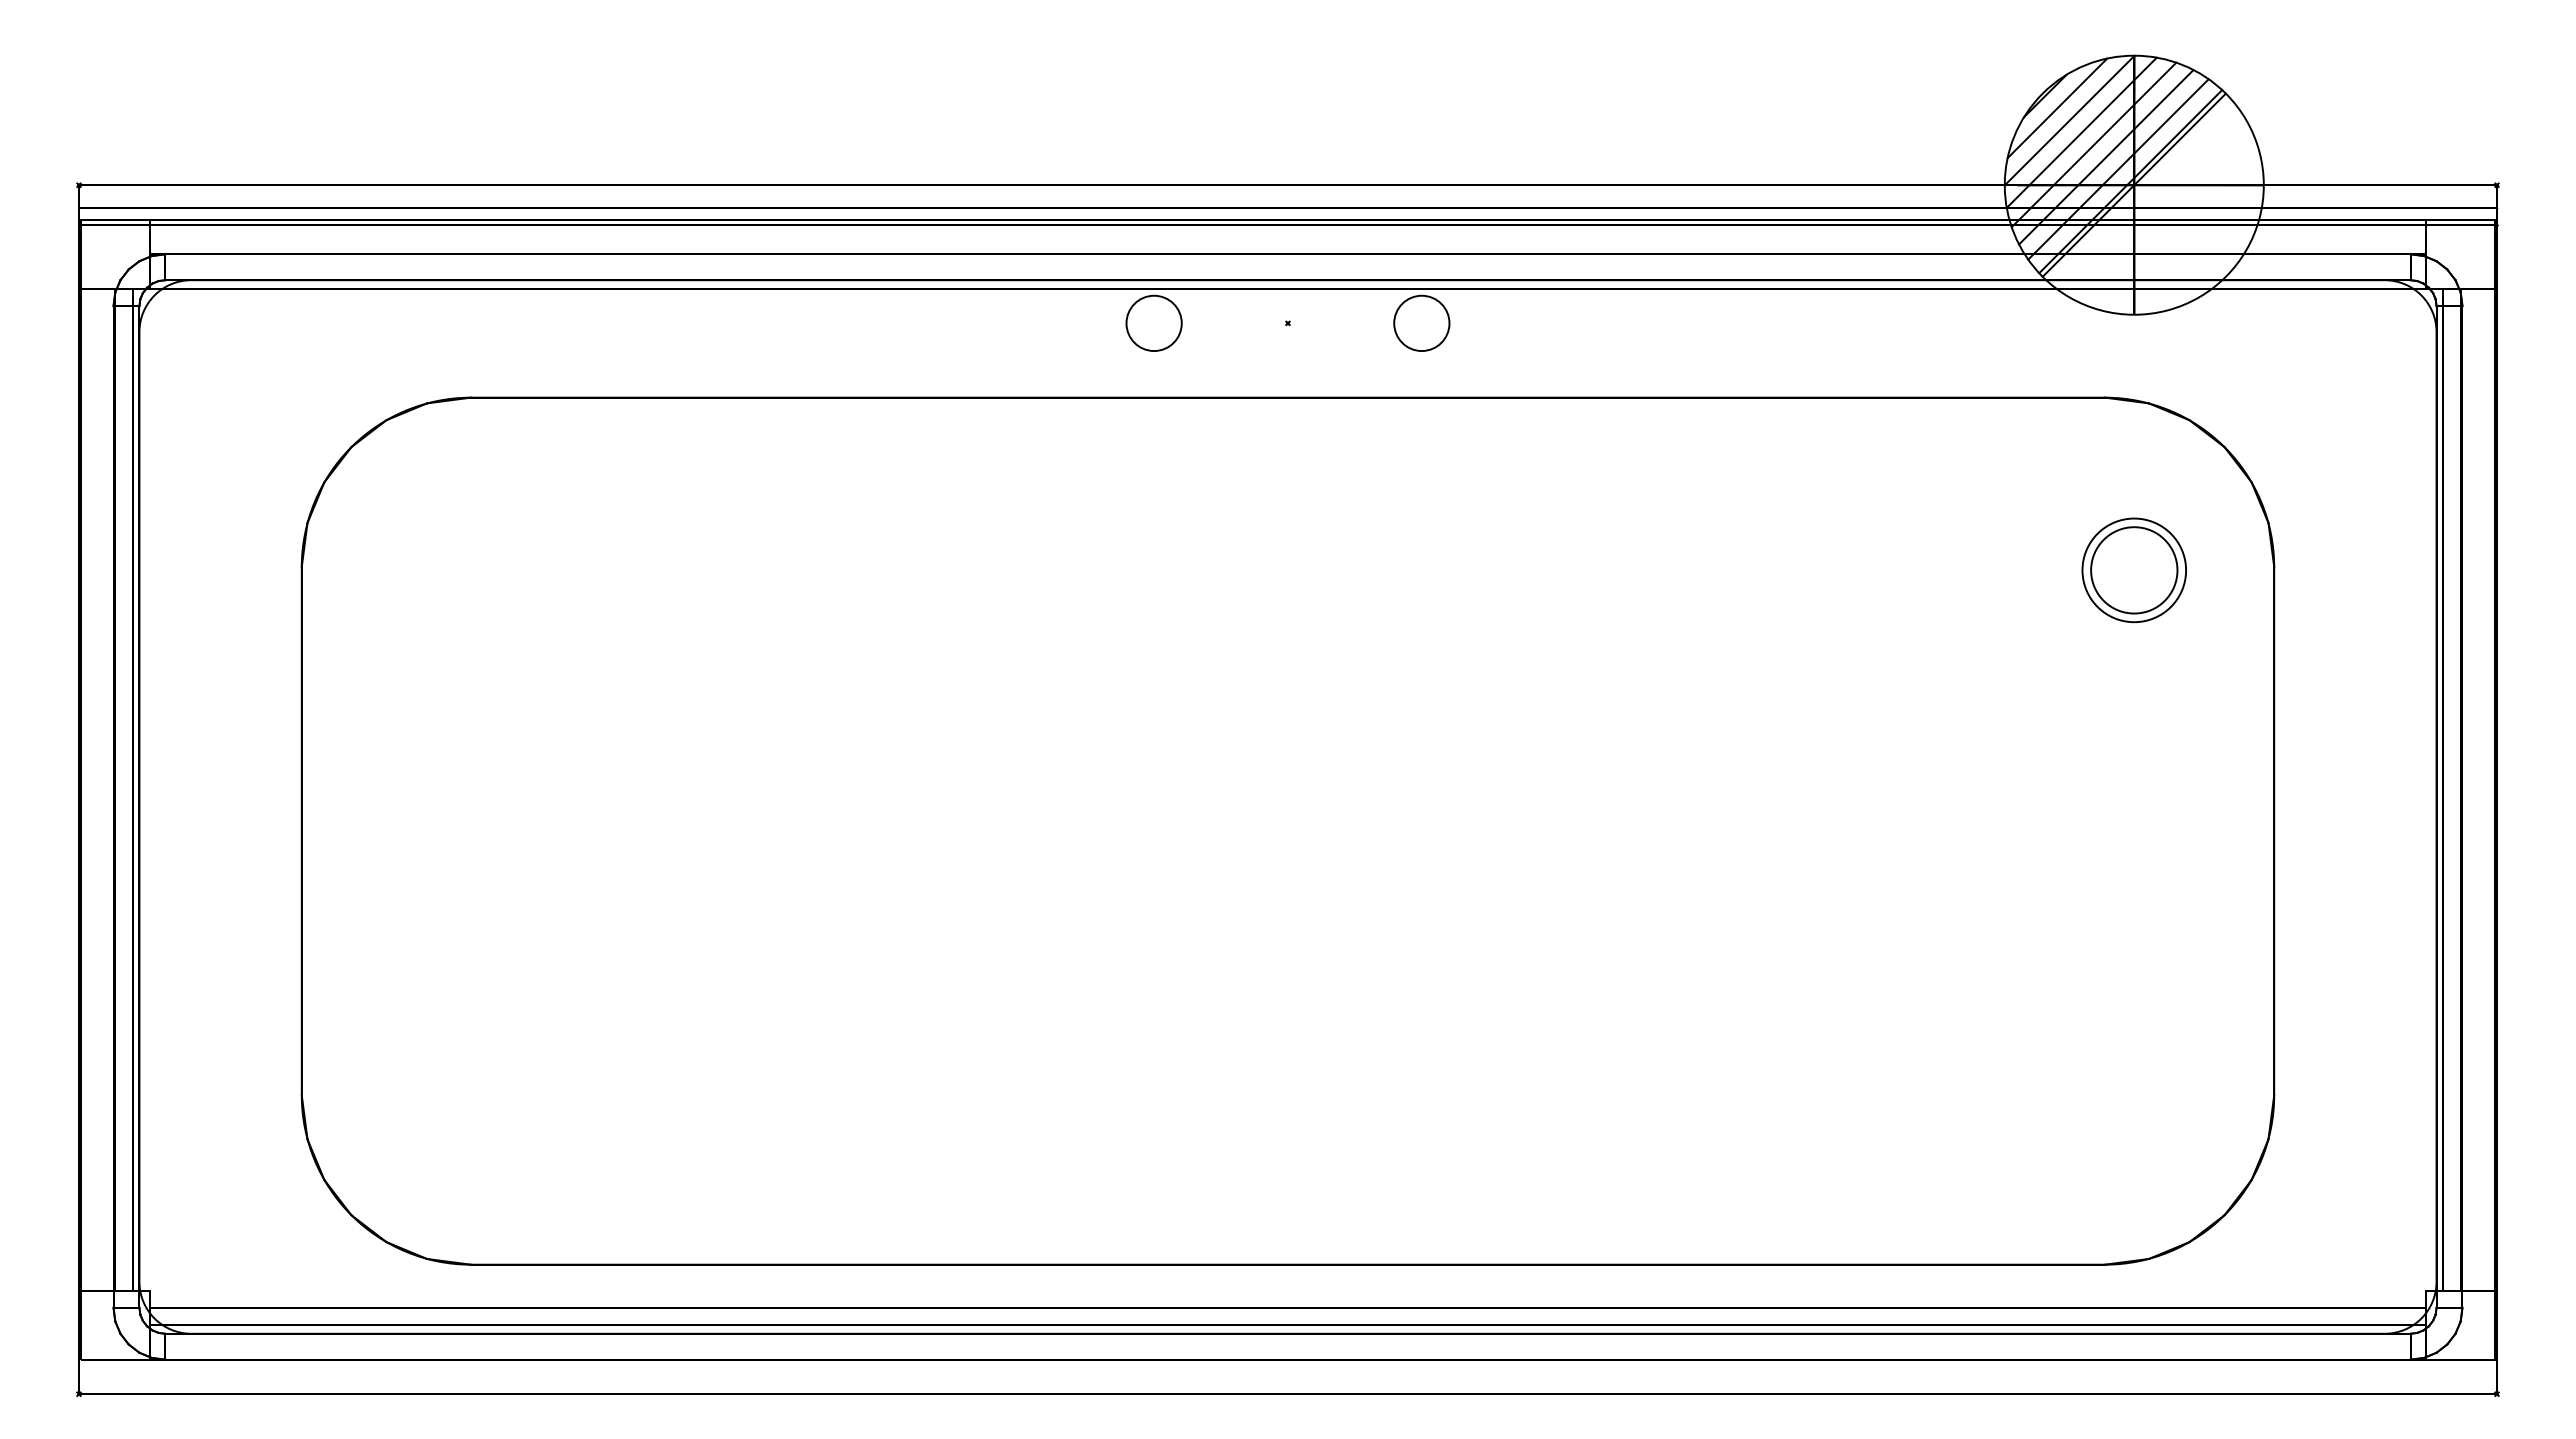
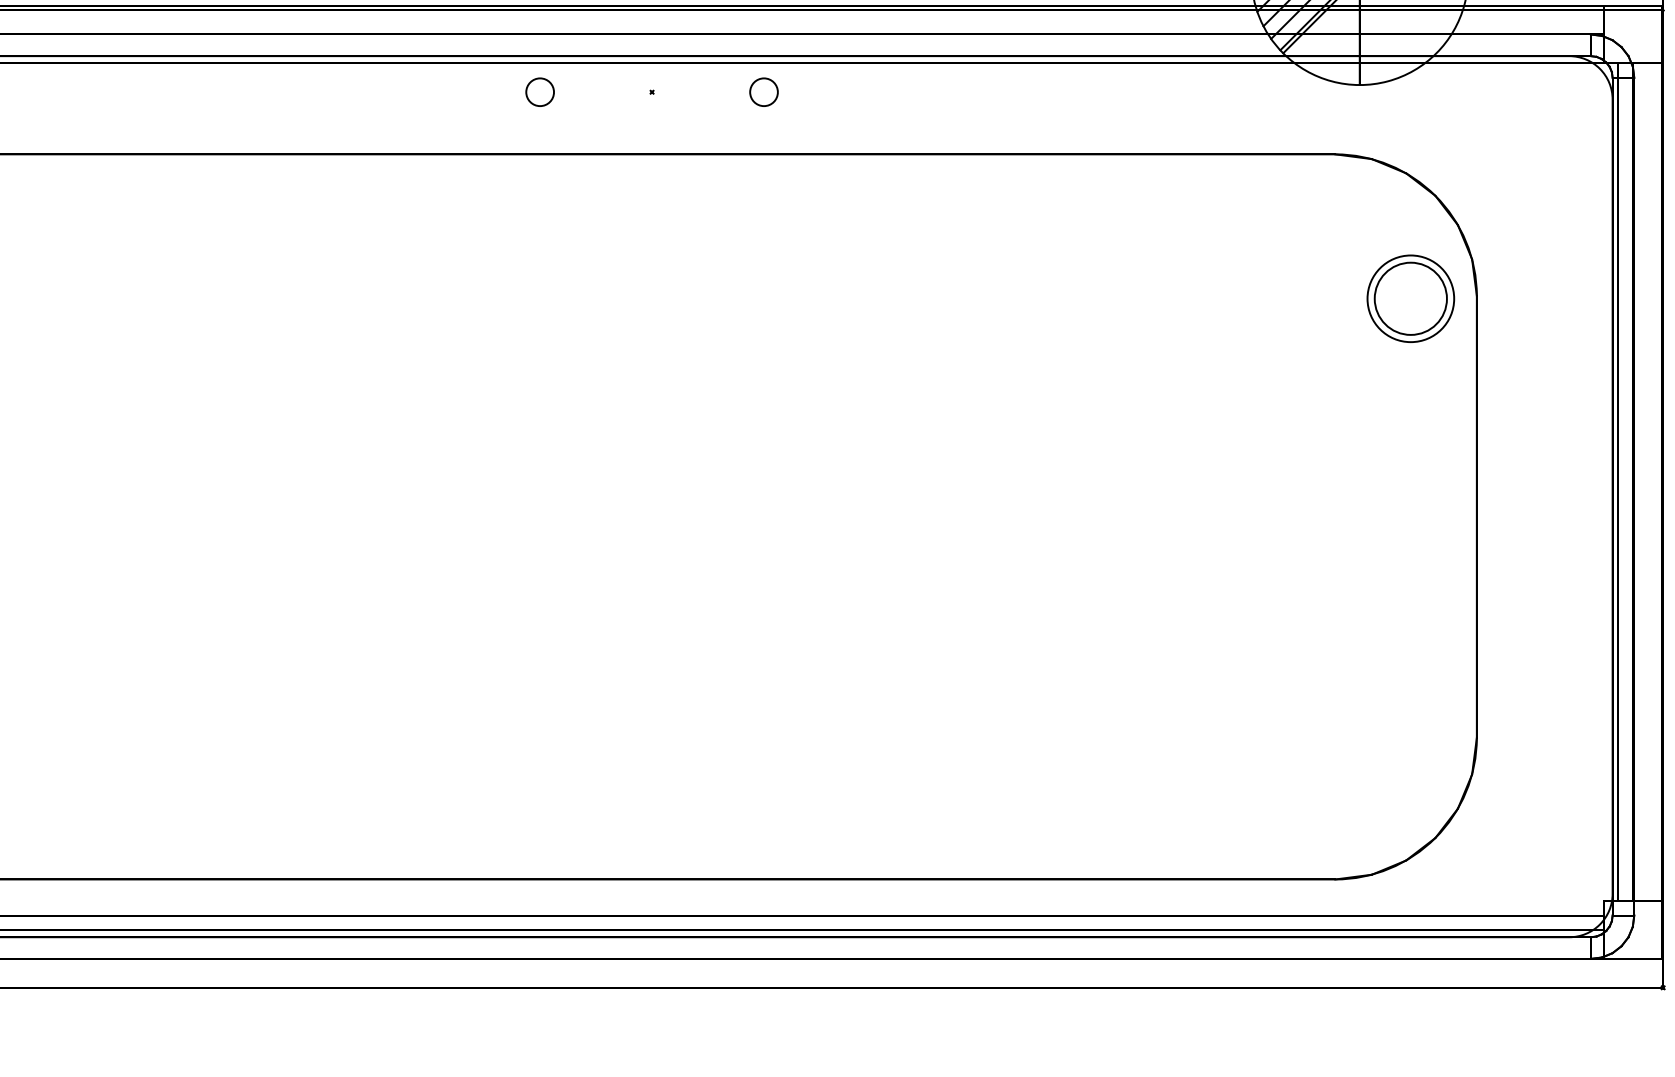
circle: (1153, 323) -> (539, 92), size x0.6
circle: (1421, 323) -> (763, 92), size x0.6
part: (2133, 570) -> (1410, 298), moved

